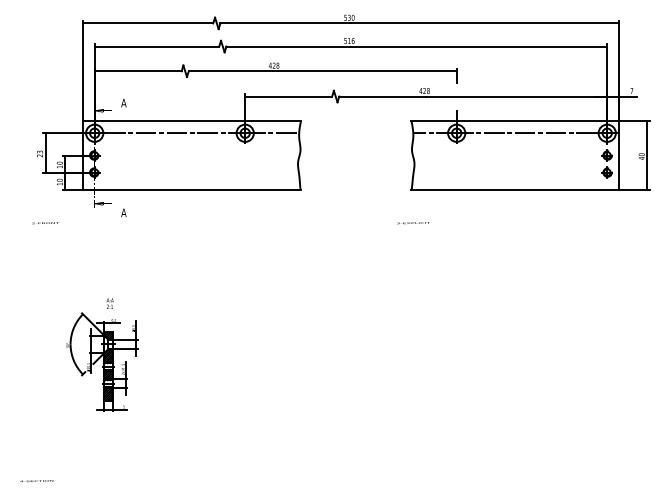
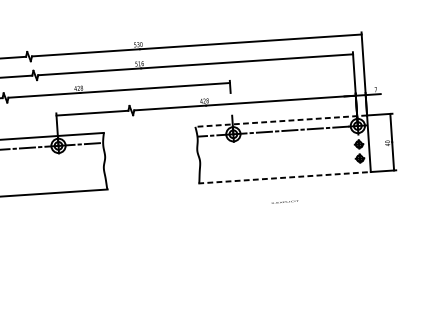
line: (514, 121) -> (280, 121), solid -> dashed
line: (515, 189) -> (285, 177), solid -> dashed
text: (413, 223) -> (285, 202), moved

